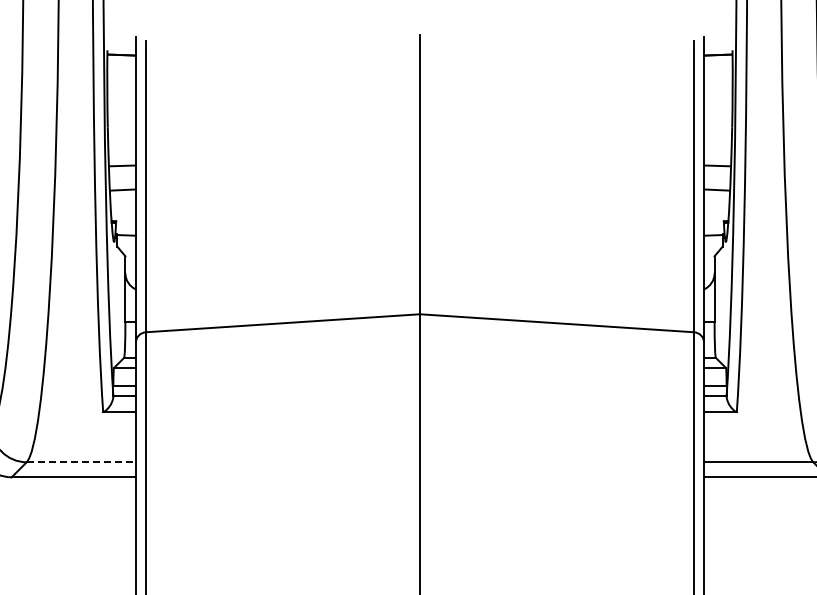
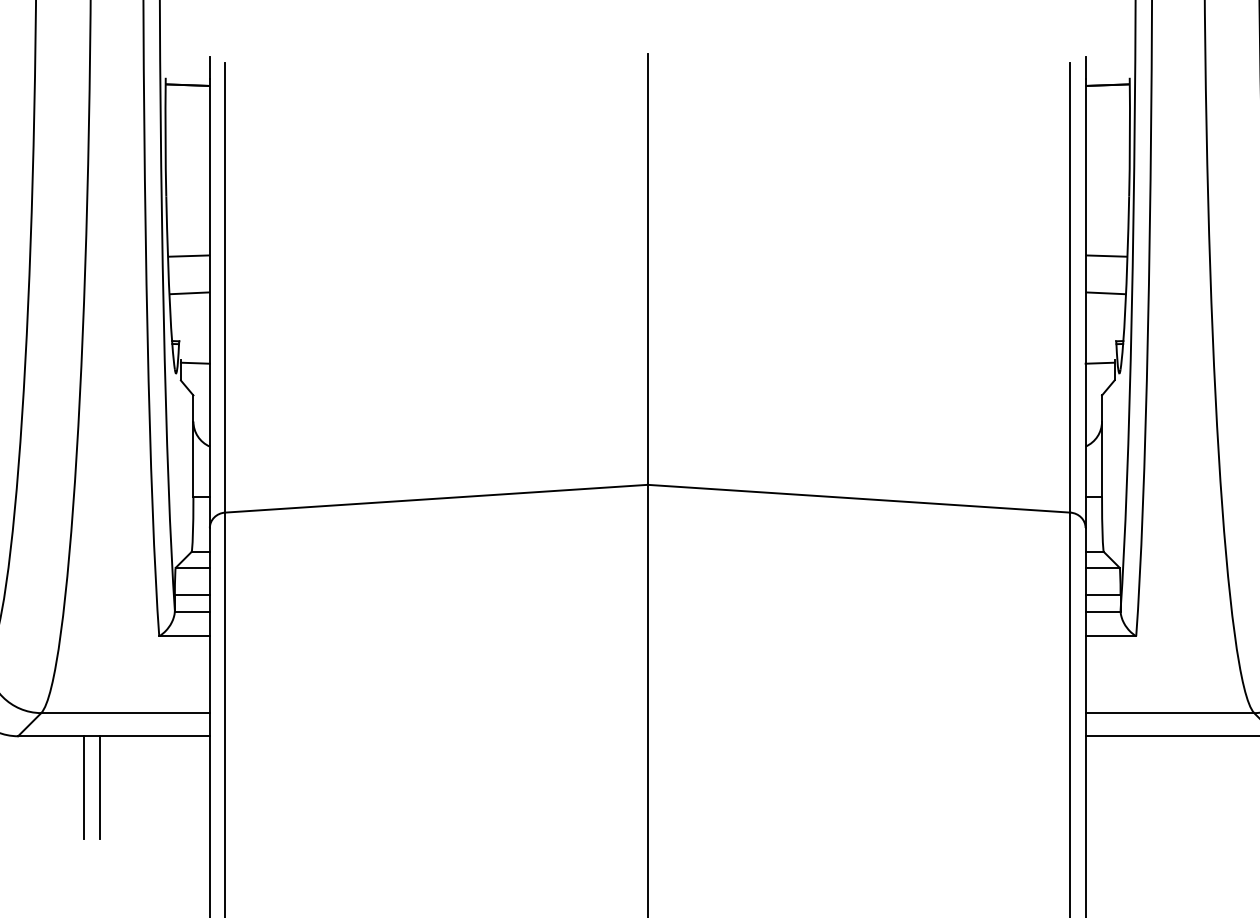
line: (81, 462) -> (125, 713), dashed -> solid
line: (54, 510) -> (84, 787), added
line: (65, 510) -> (101, 787), added

